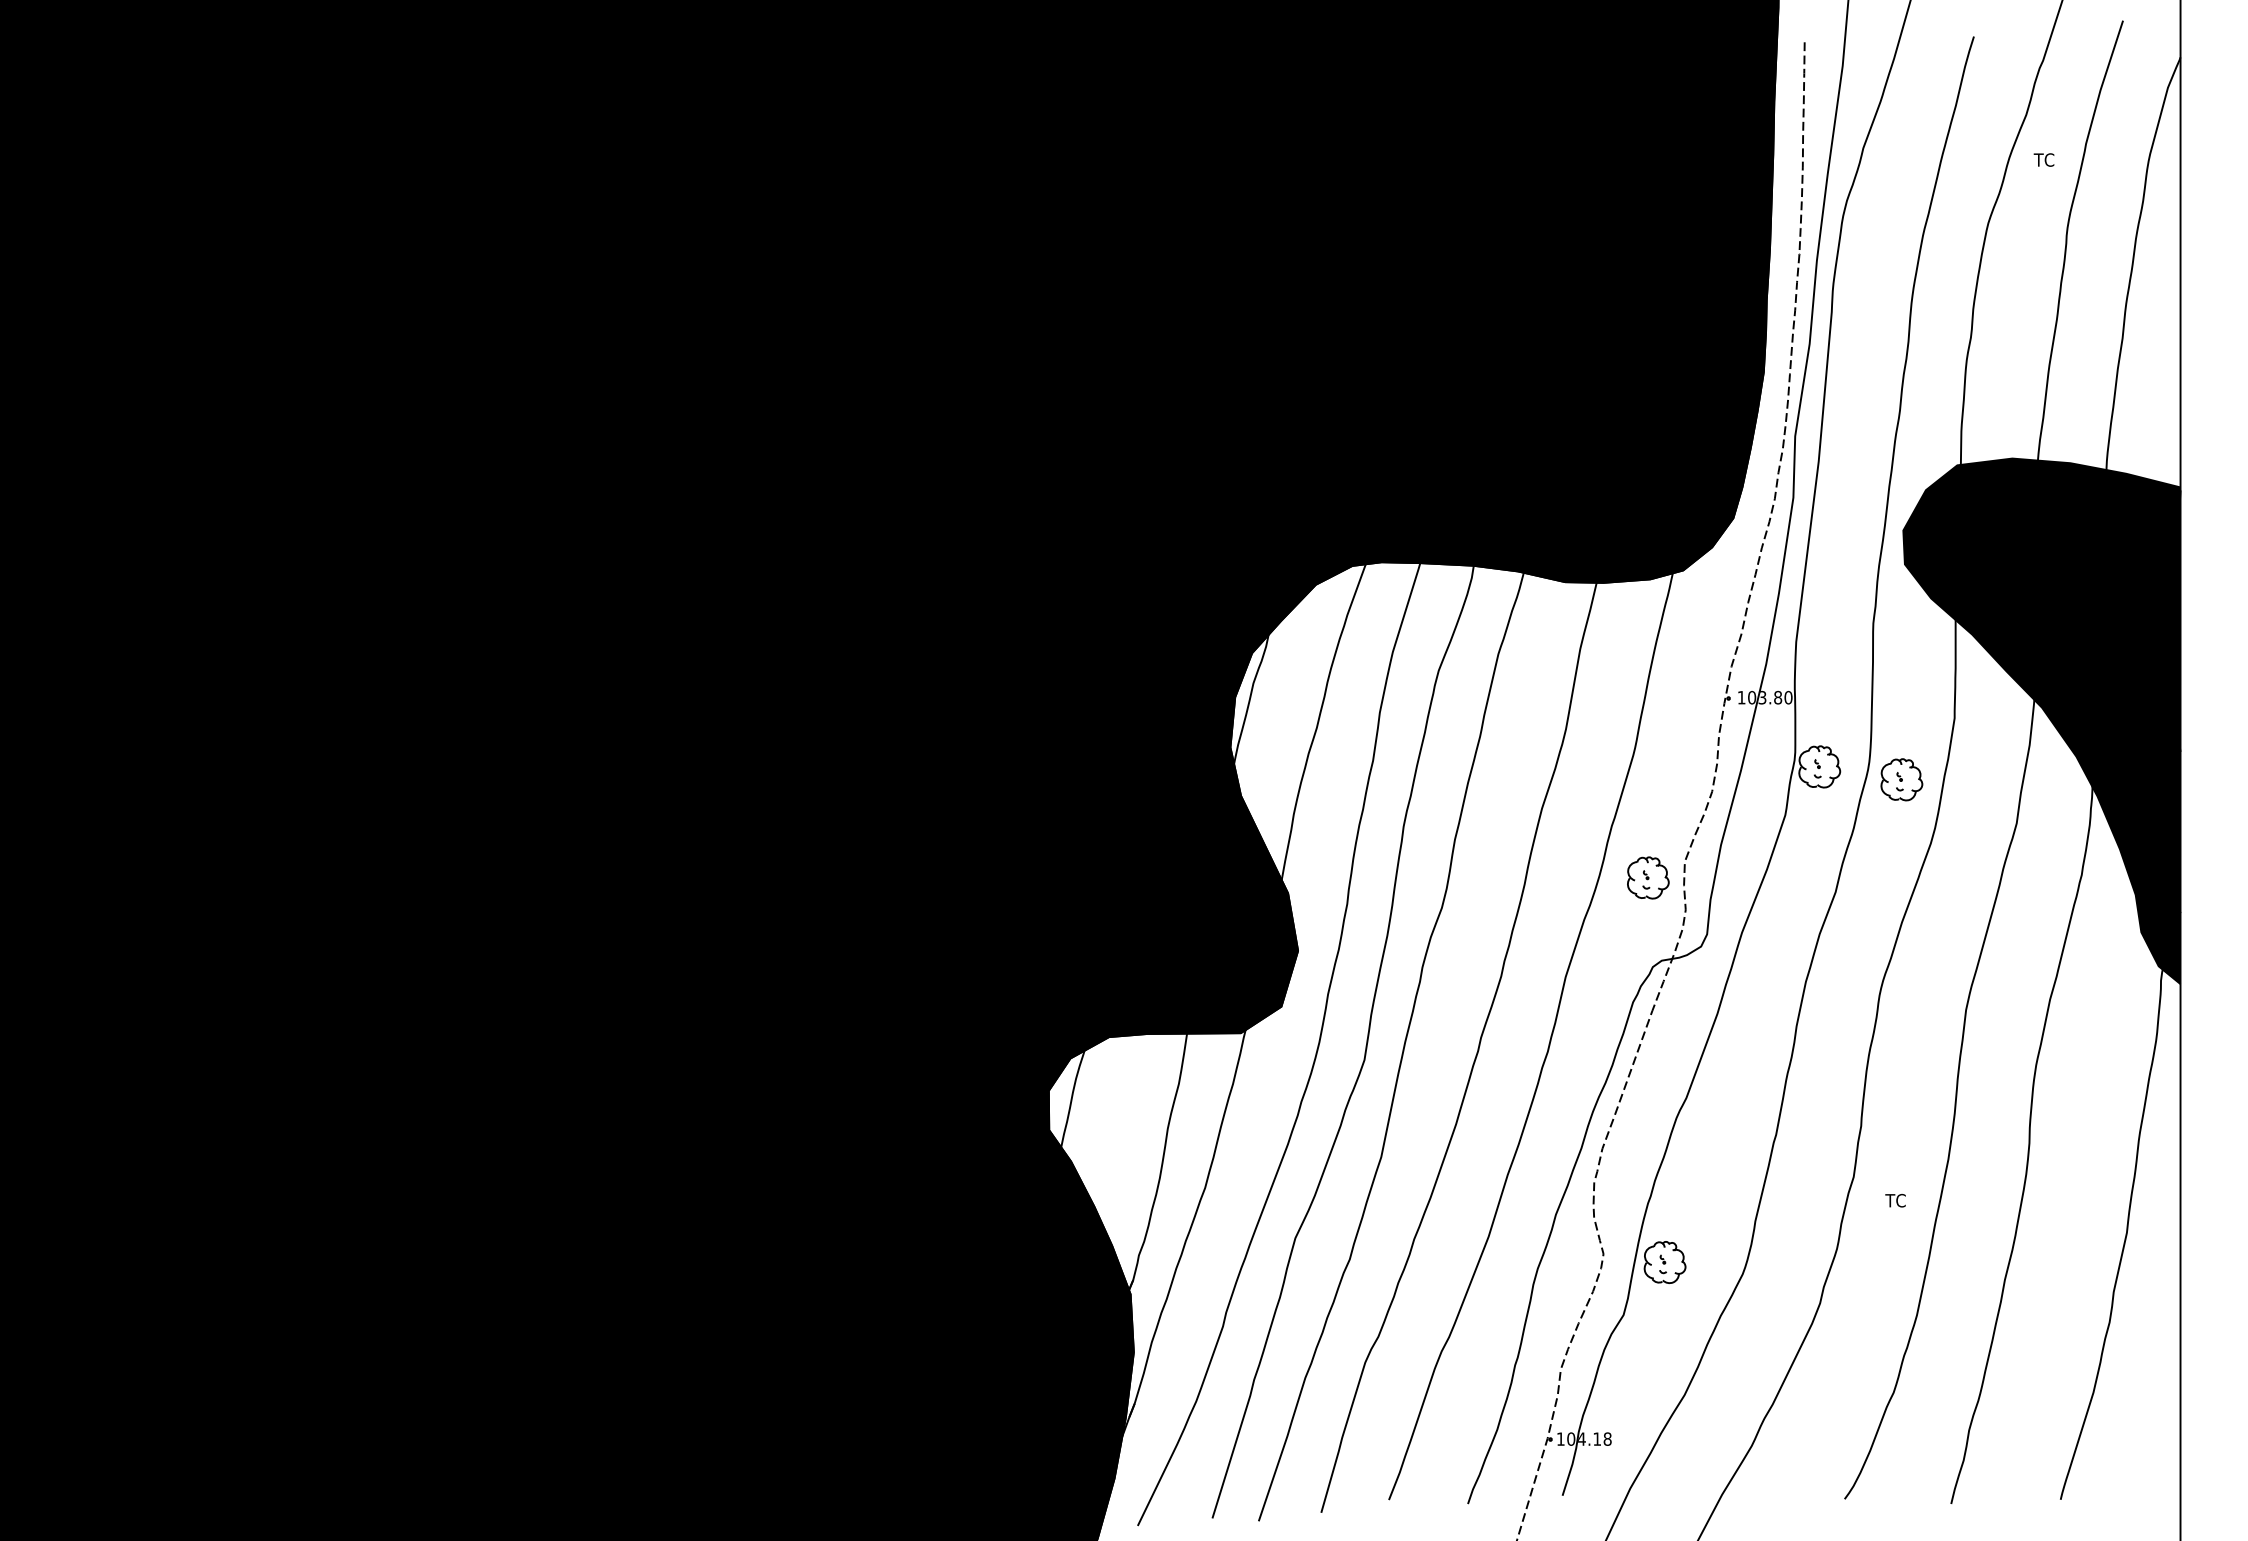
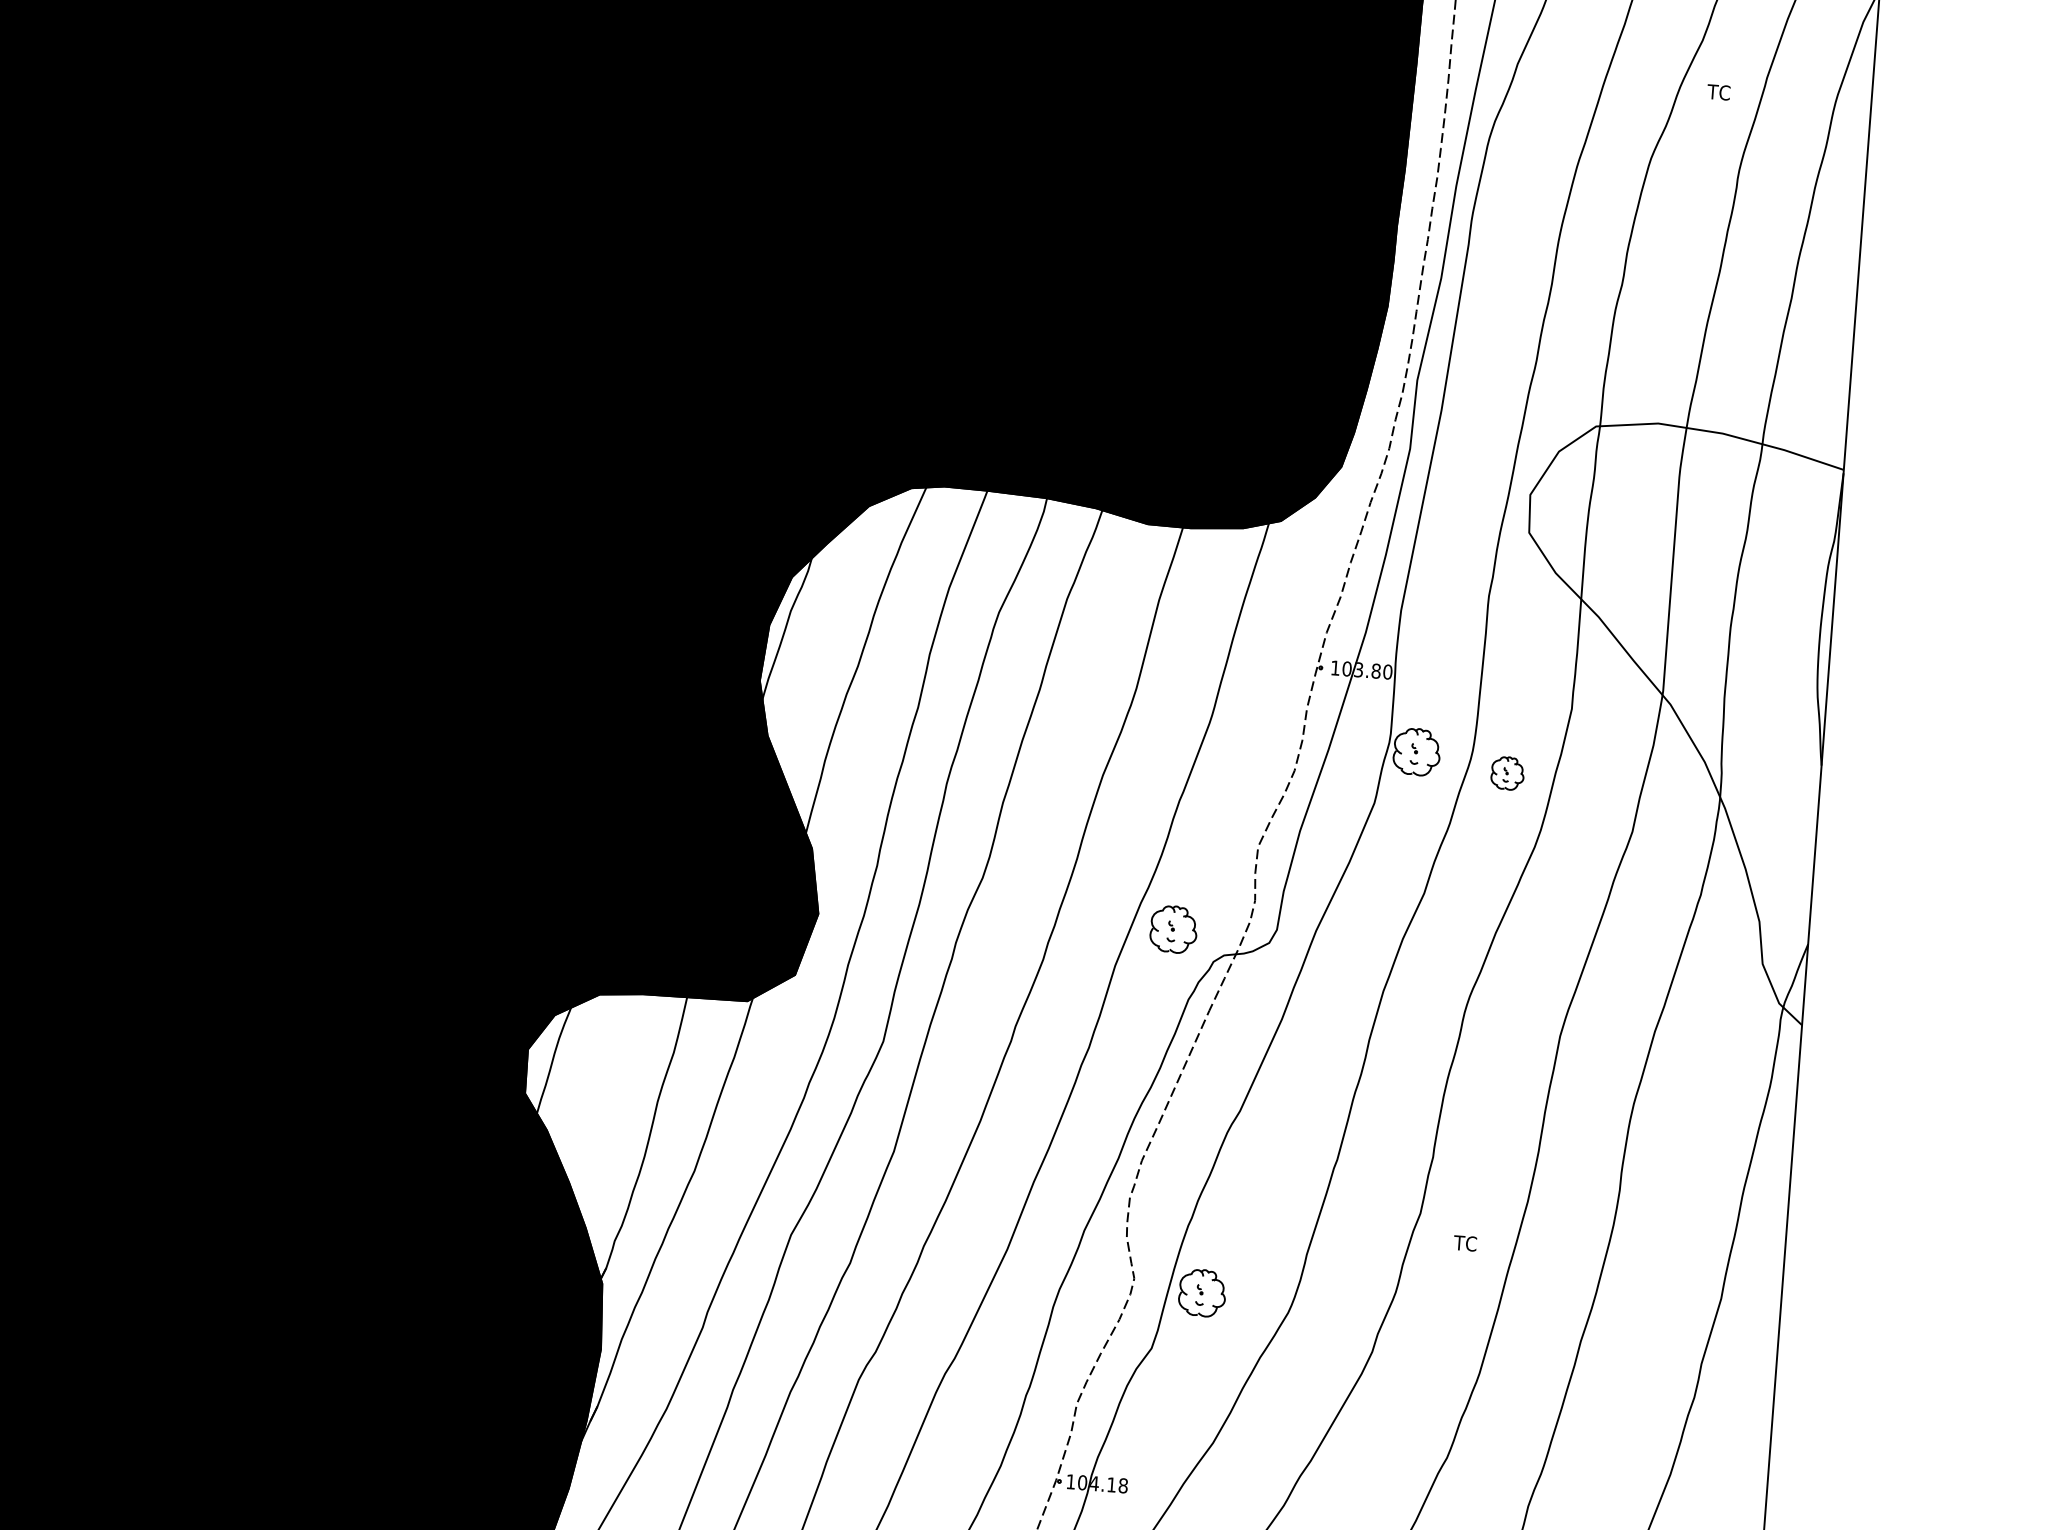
fill: (2041, 721) -> (1668, 719), removed
part: (1901, 779) -> (1507, 773), size x0.7
part: (1648, 877) -> (1174, 928), moved

